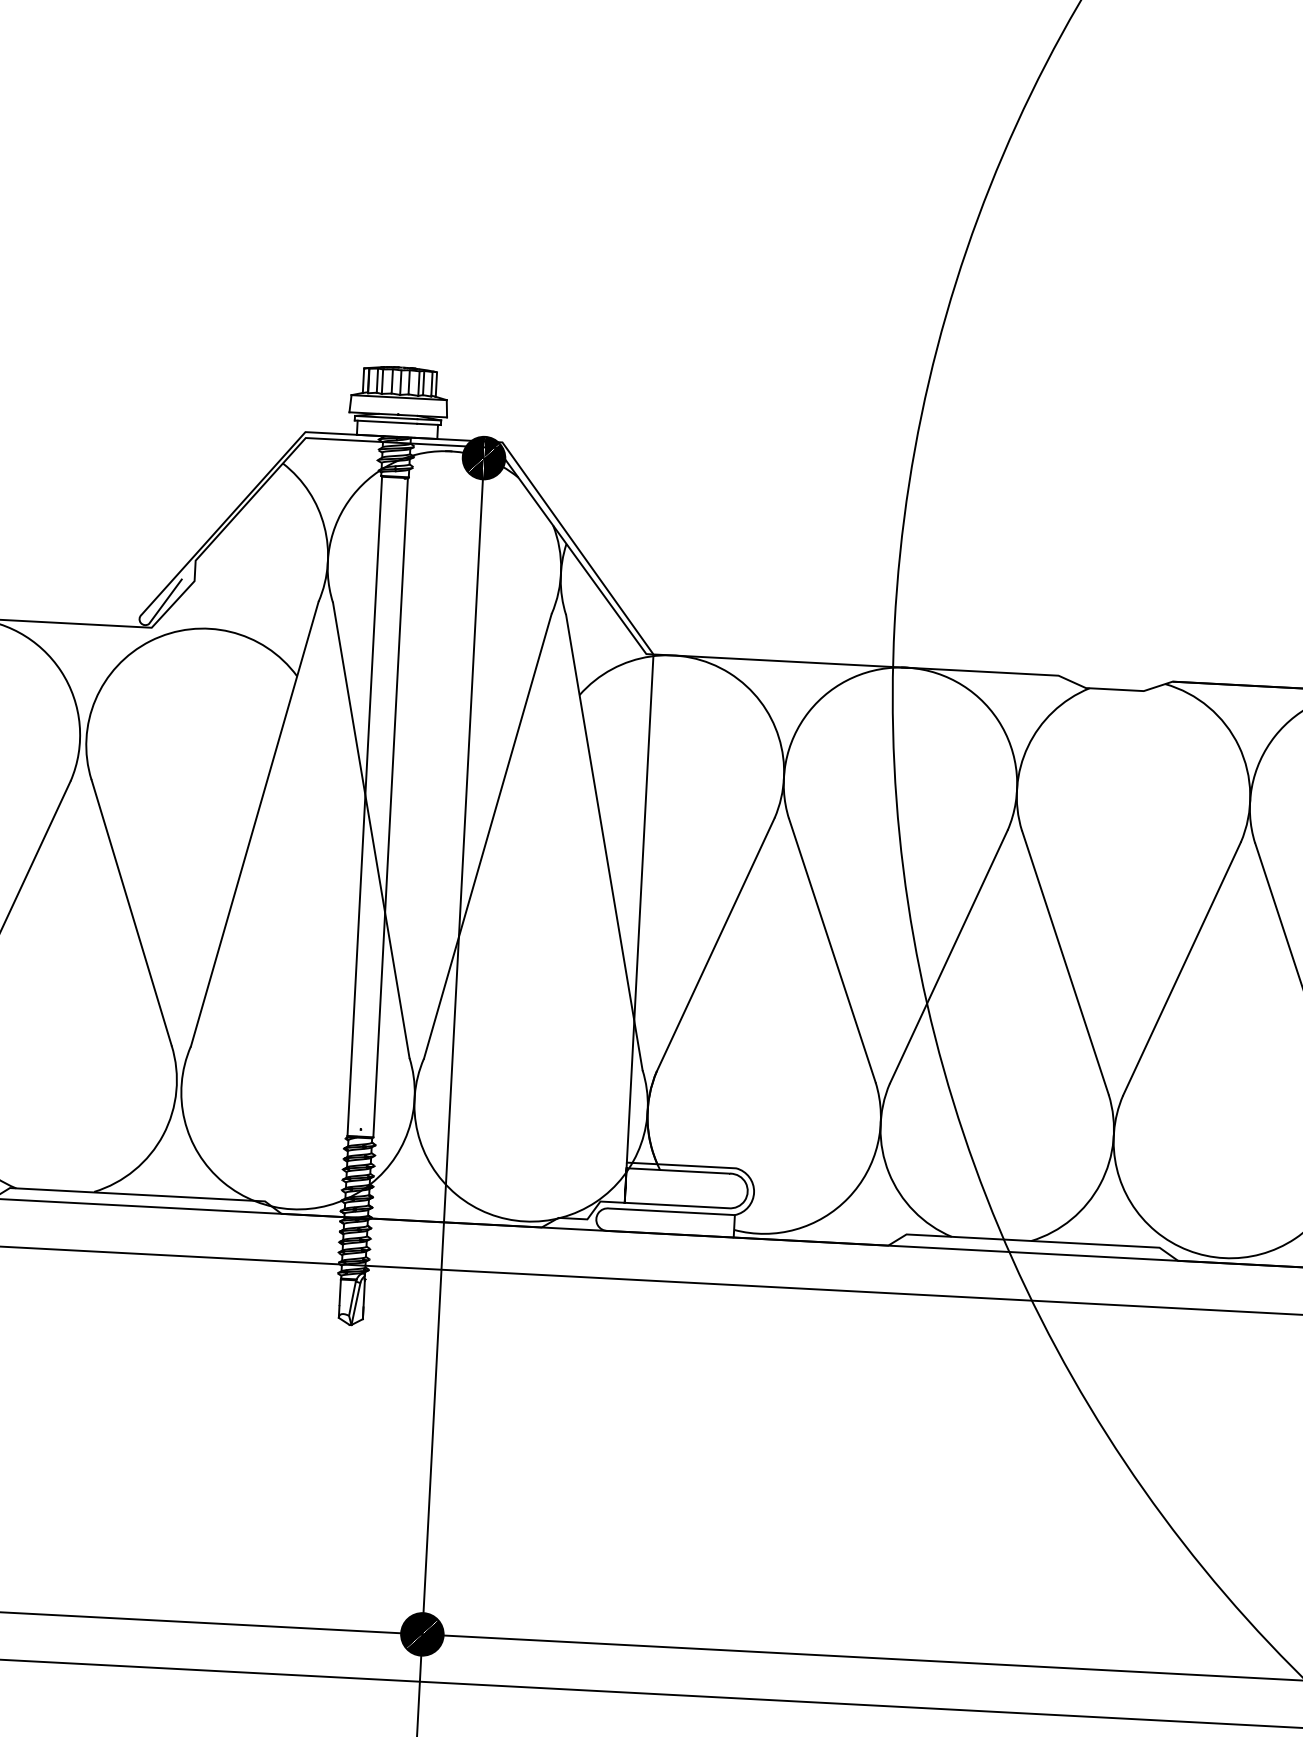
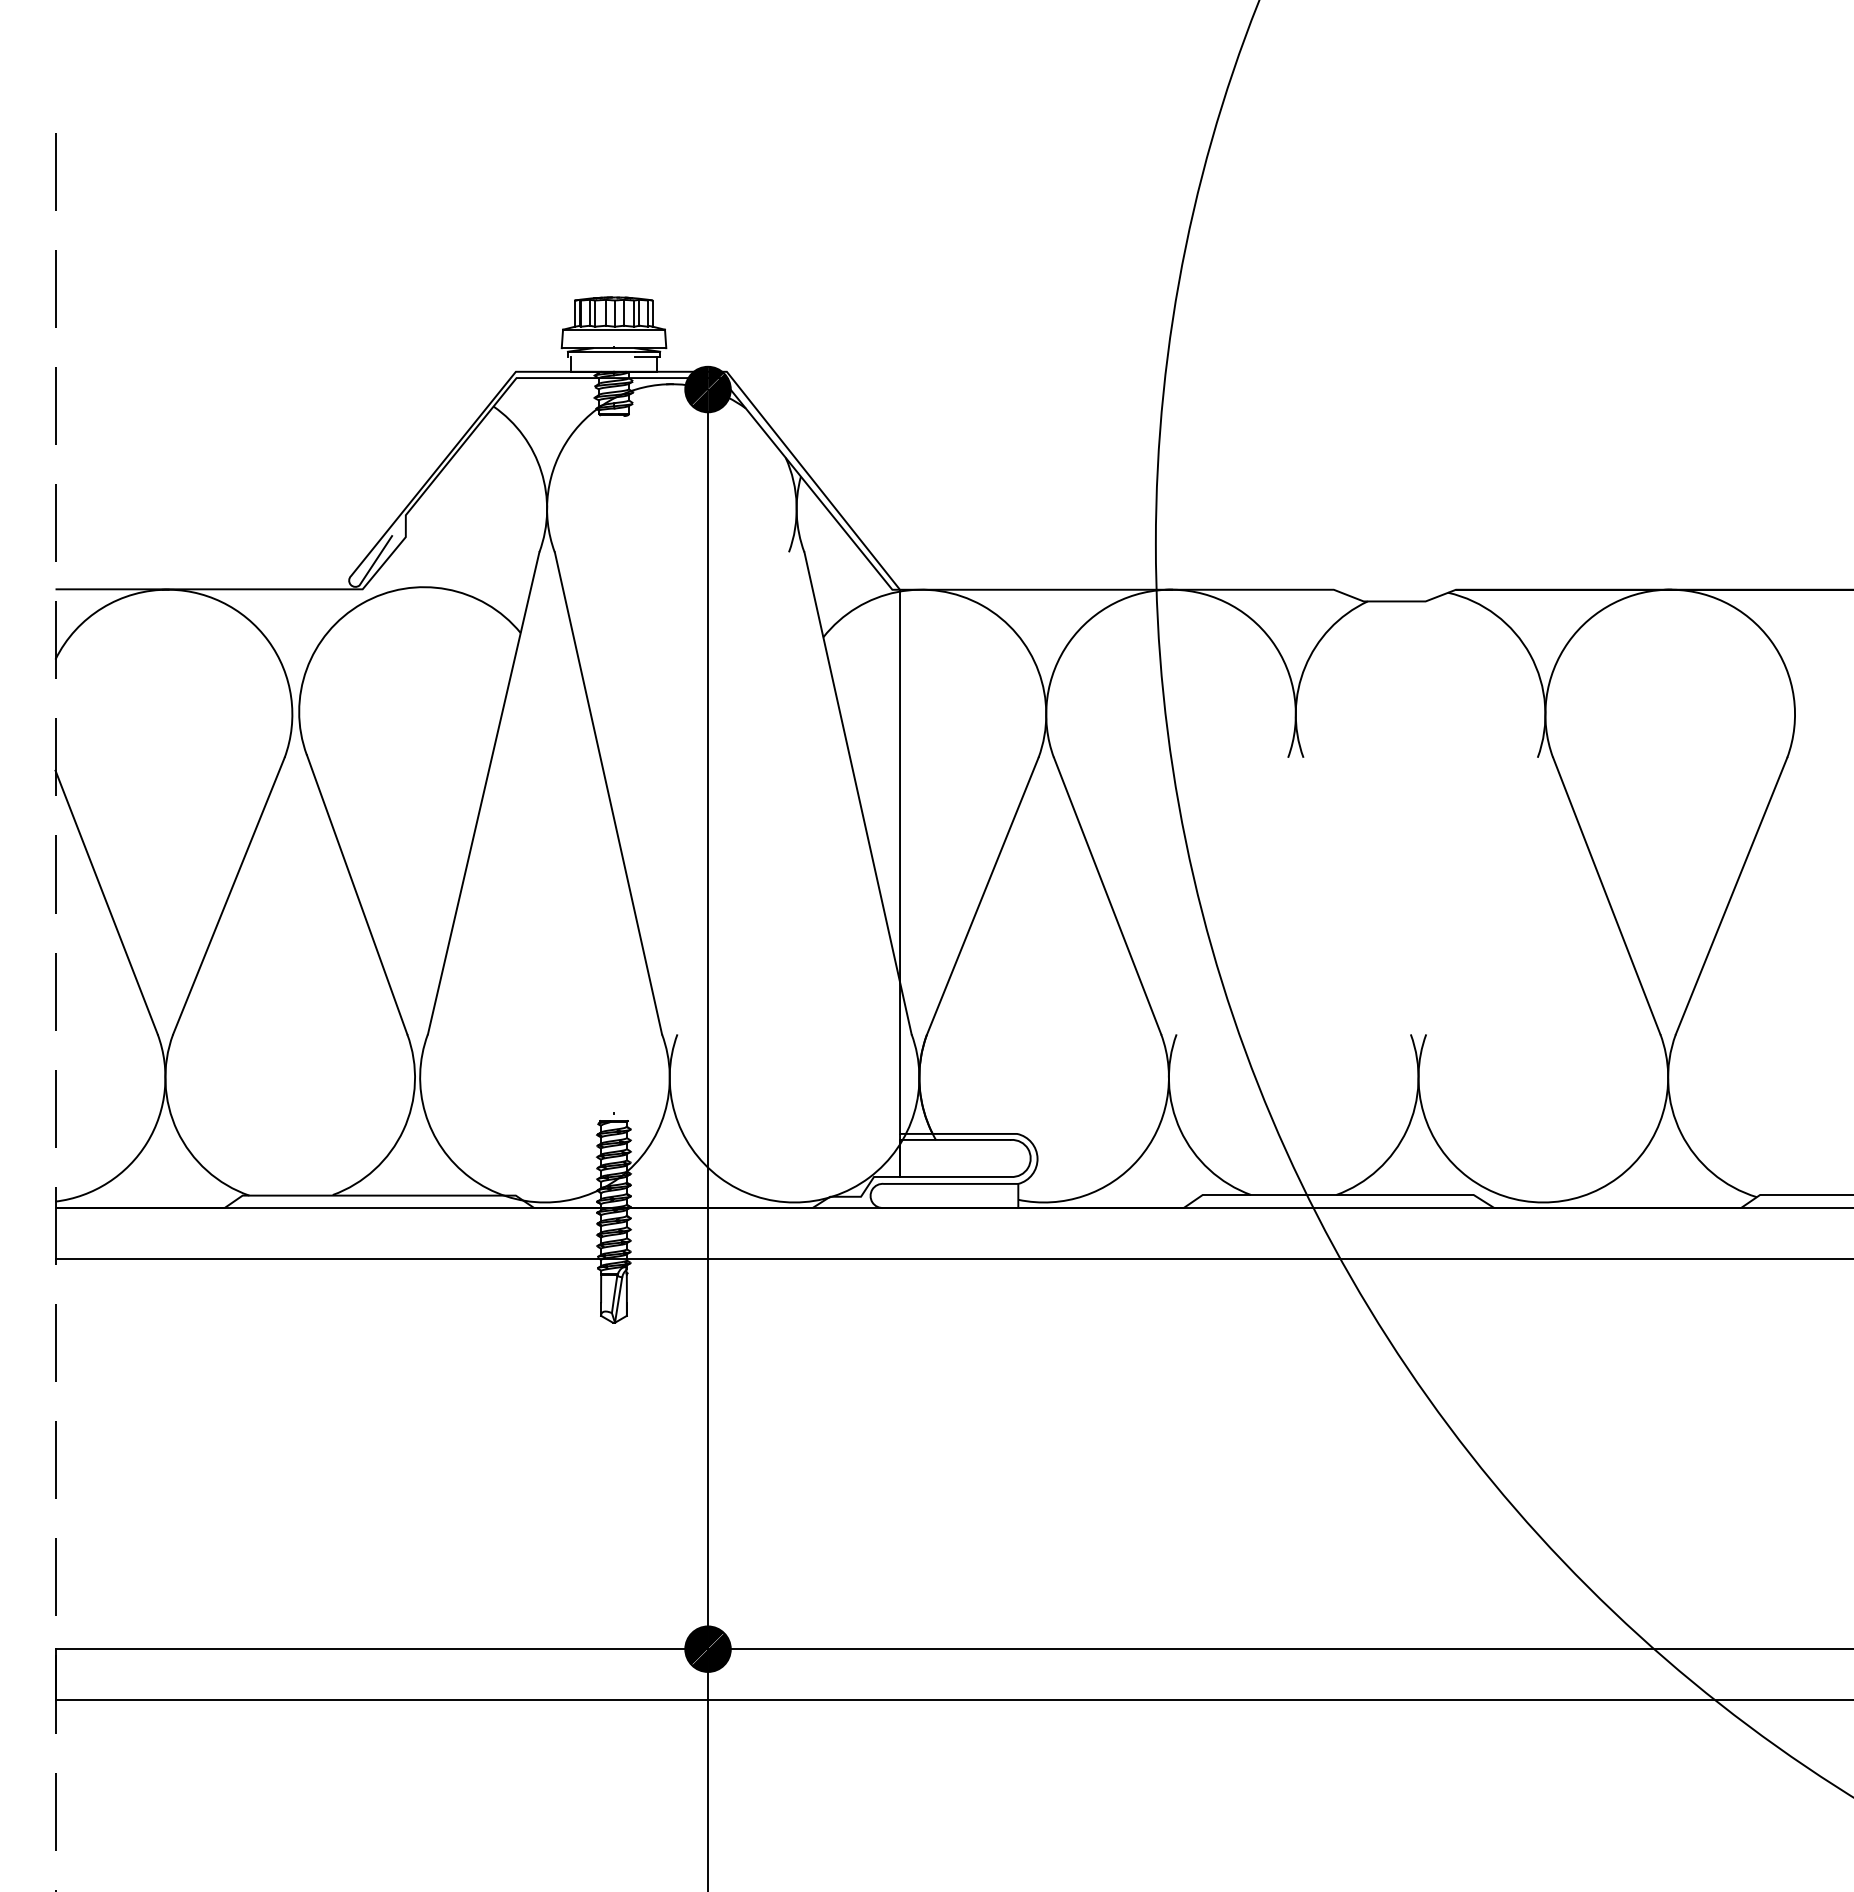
line: (385, 421) -> (600, 356), removed
line: (365, 806) -> (600, 768), removed
line: (390, 808) -> (627, 768), removed
line: (487, 836) -> (732, 793), removed
line: (949, 956) -> (1232, 895), removed
line: (1064, 962) -> (1356, 895), removed
line: (1181, 968) -> (1481, 895), removed

